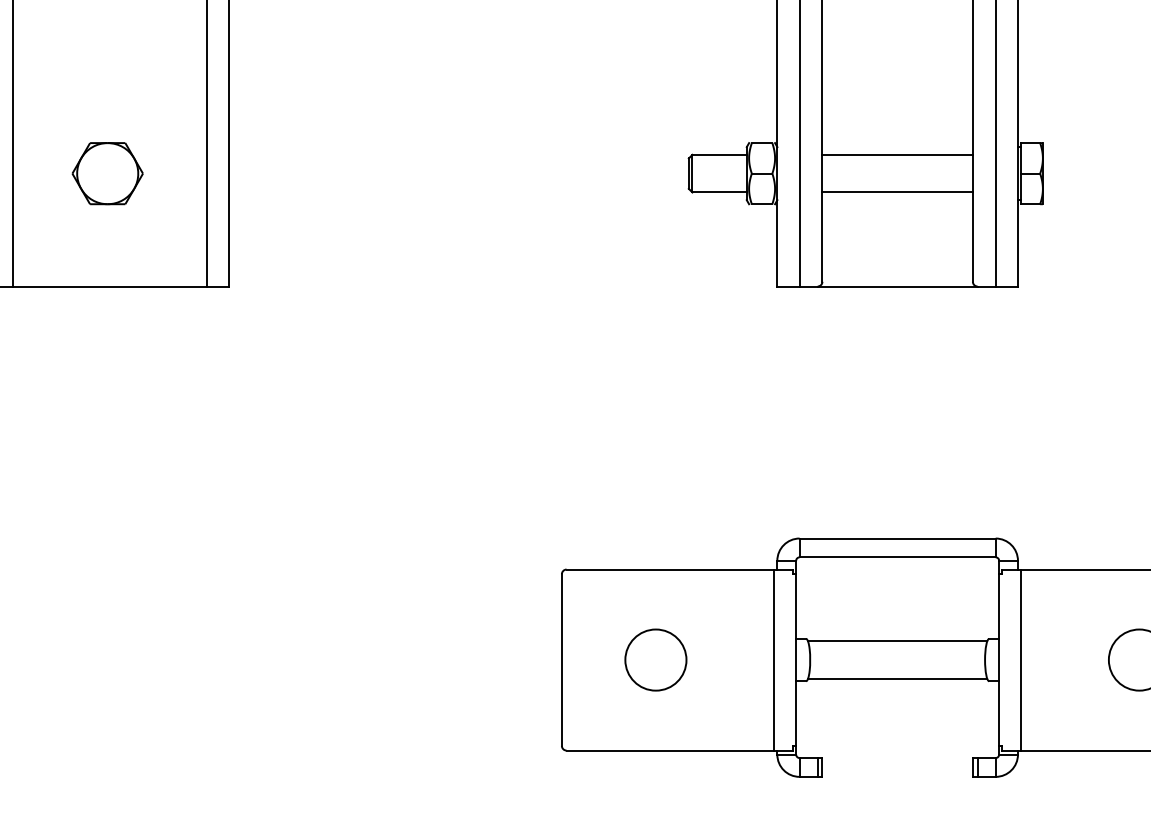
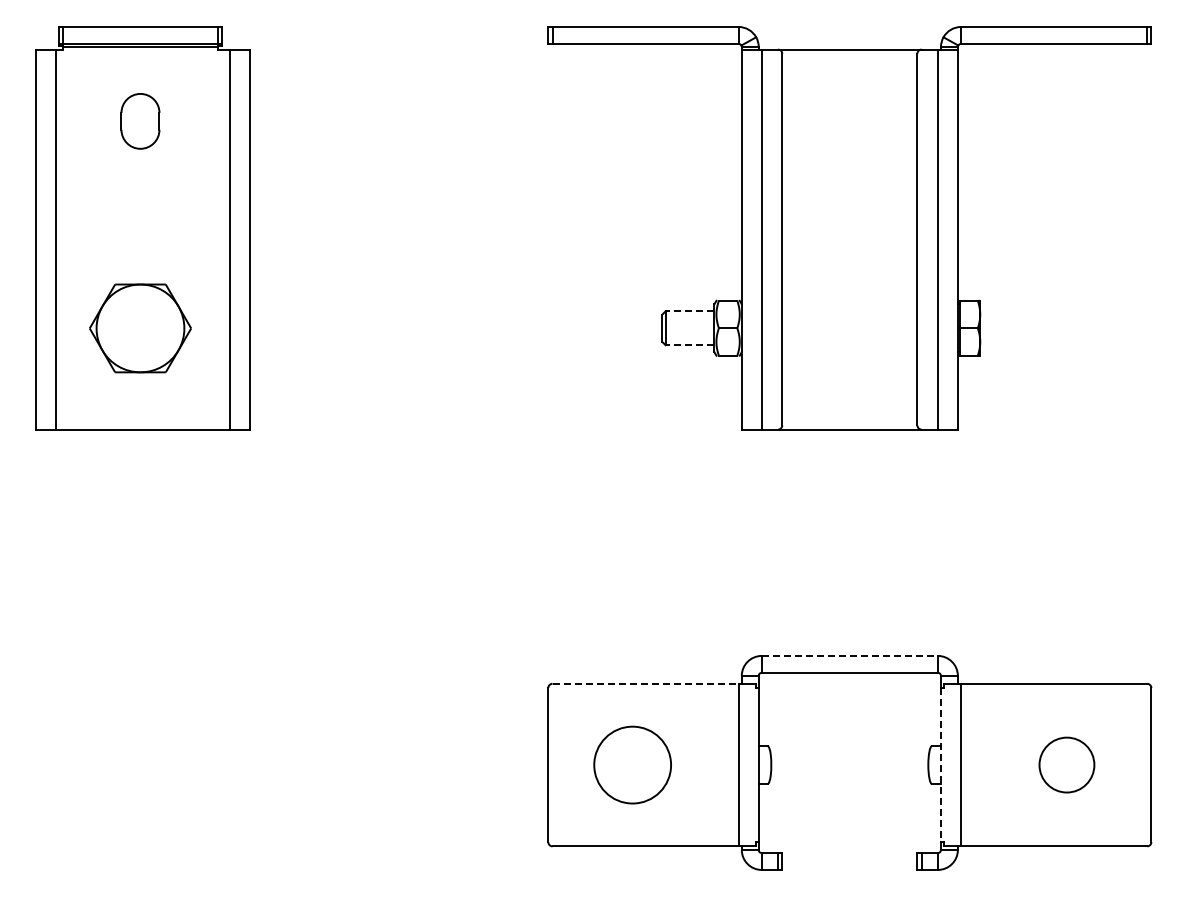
line: (719, 154) -> (689, 311), solid -> dashed
line: (897, 154) -> (849, 311), removed
part: (107, 172) -> (140, 327), size x1.6
line: (719, 192) -> (689, 345), solid -> dashed
line: (897, 192) -> (849, 345), removed
line: (898, 538) -> (850, 655), solid -> dashed
line: (671, 569) -> (646, 683), solid -> dashed
line: (897, 641) -> (849, 748), removed
circle: (655, 659) -> (632, 764), size x1.4
line: (999, 660) -> (941, 765), solid -> dashed
line: (897, 678) -> (849, 781), removed

